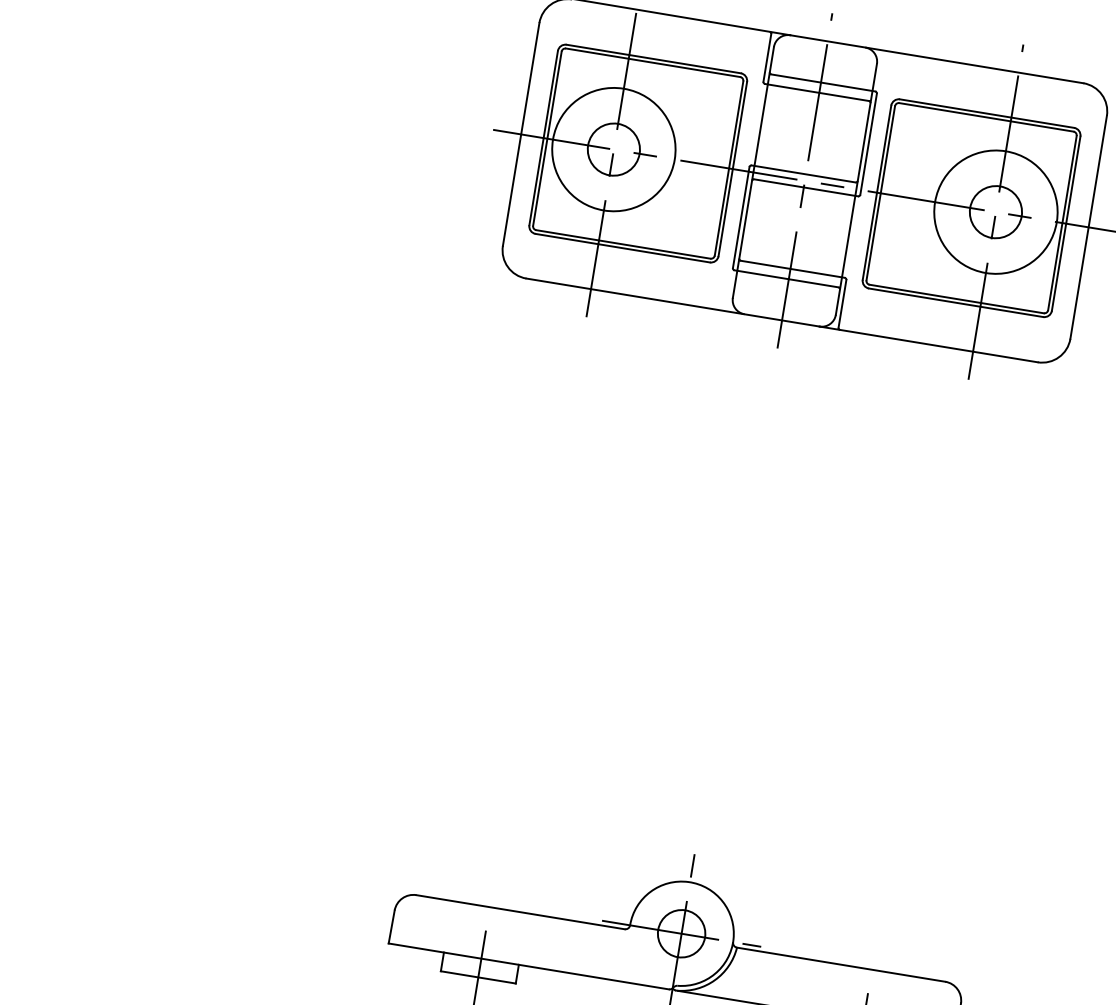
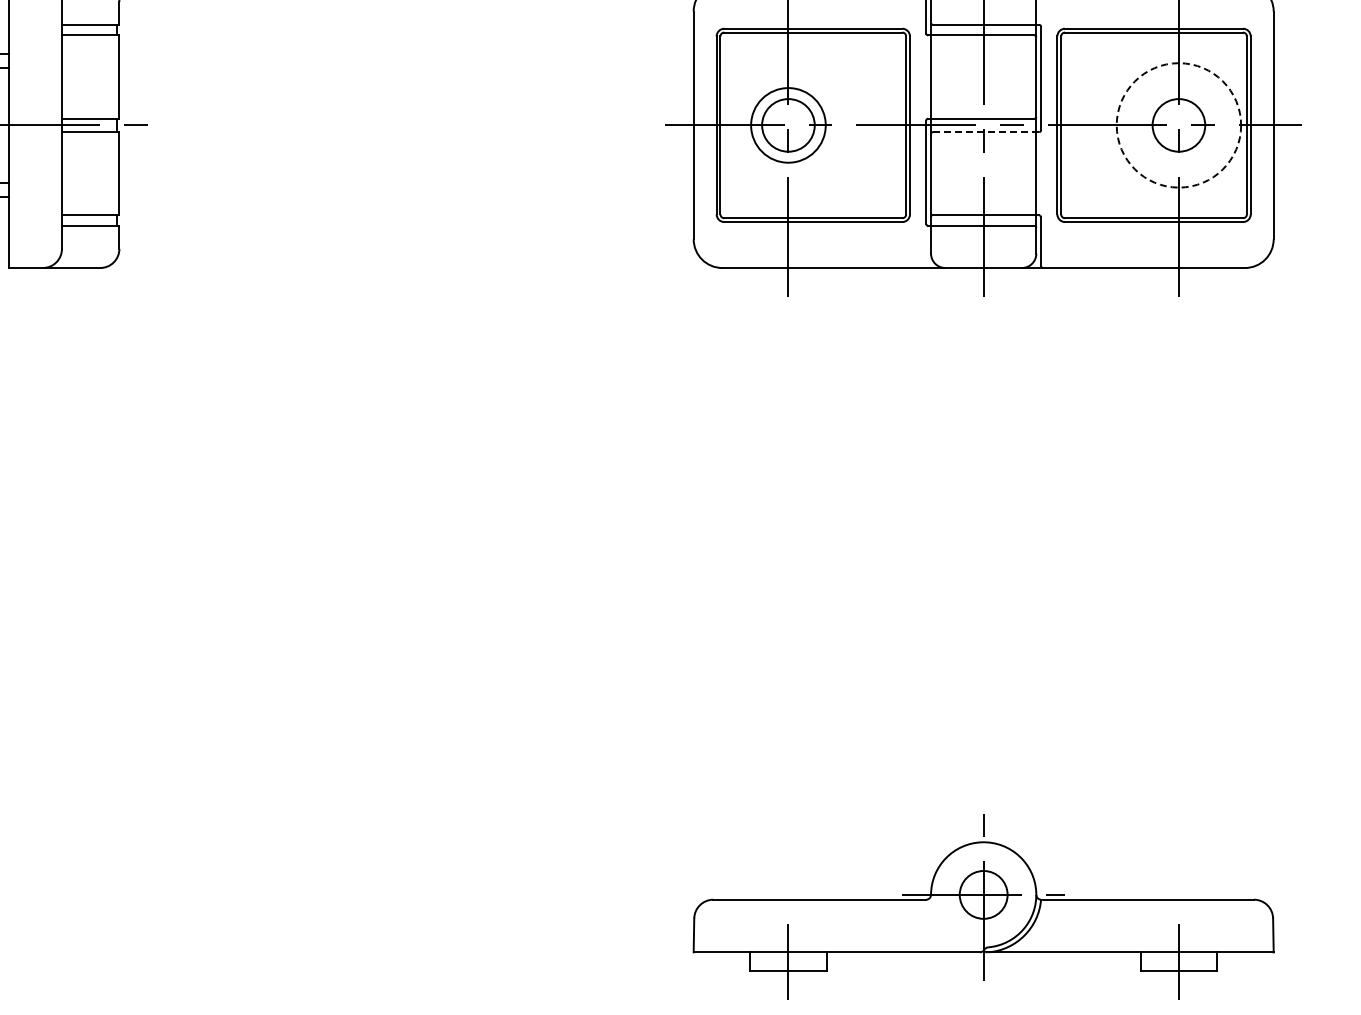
circle: (613, 149) -> (788, 125), size x0.6
line: (806, 188) -> (986, 132), solid -> dashed
circle: (995, 212) -> (1178, 125), solid -> dashed

